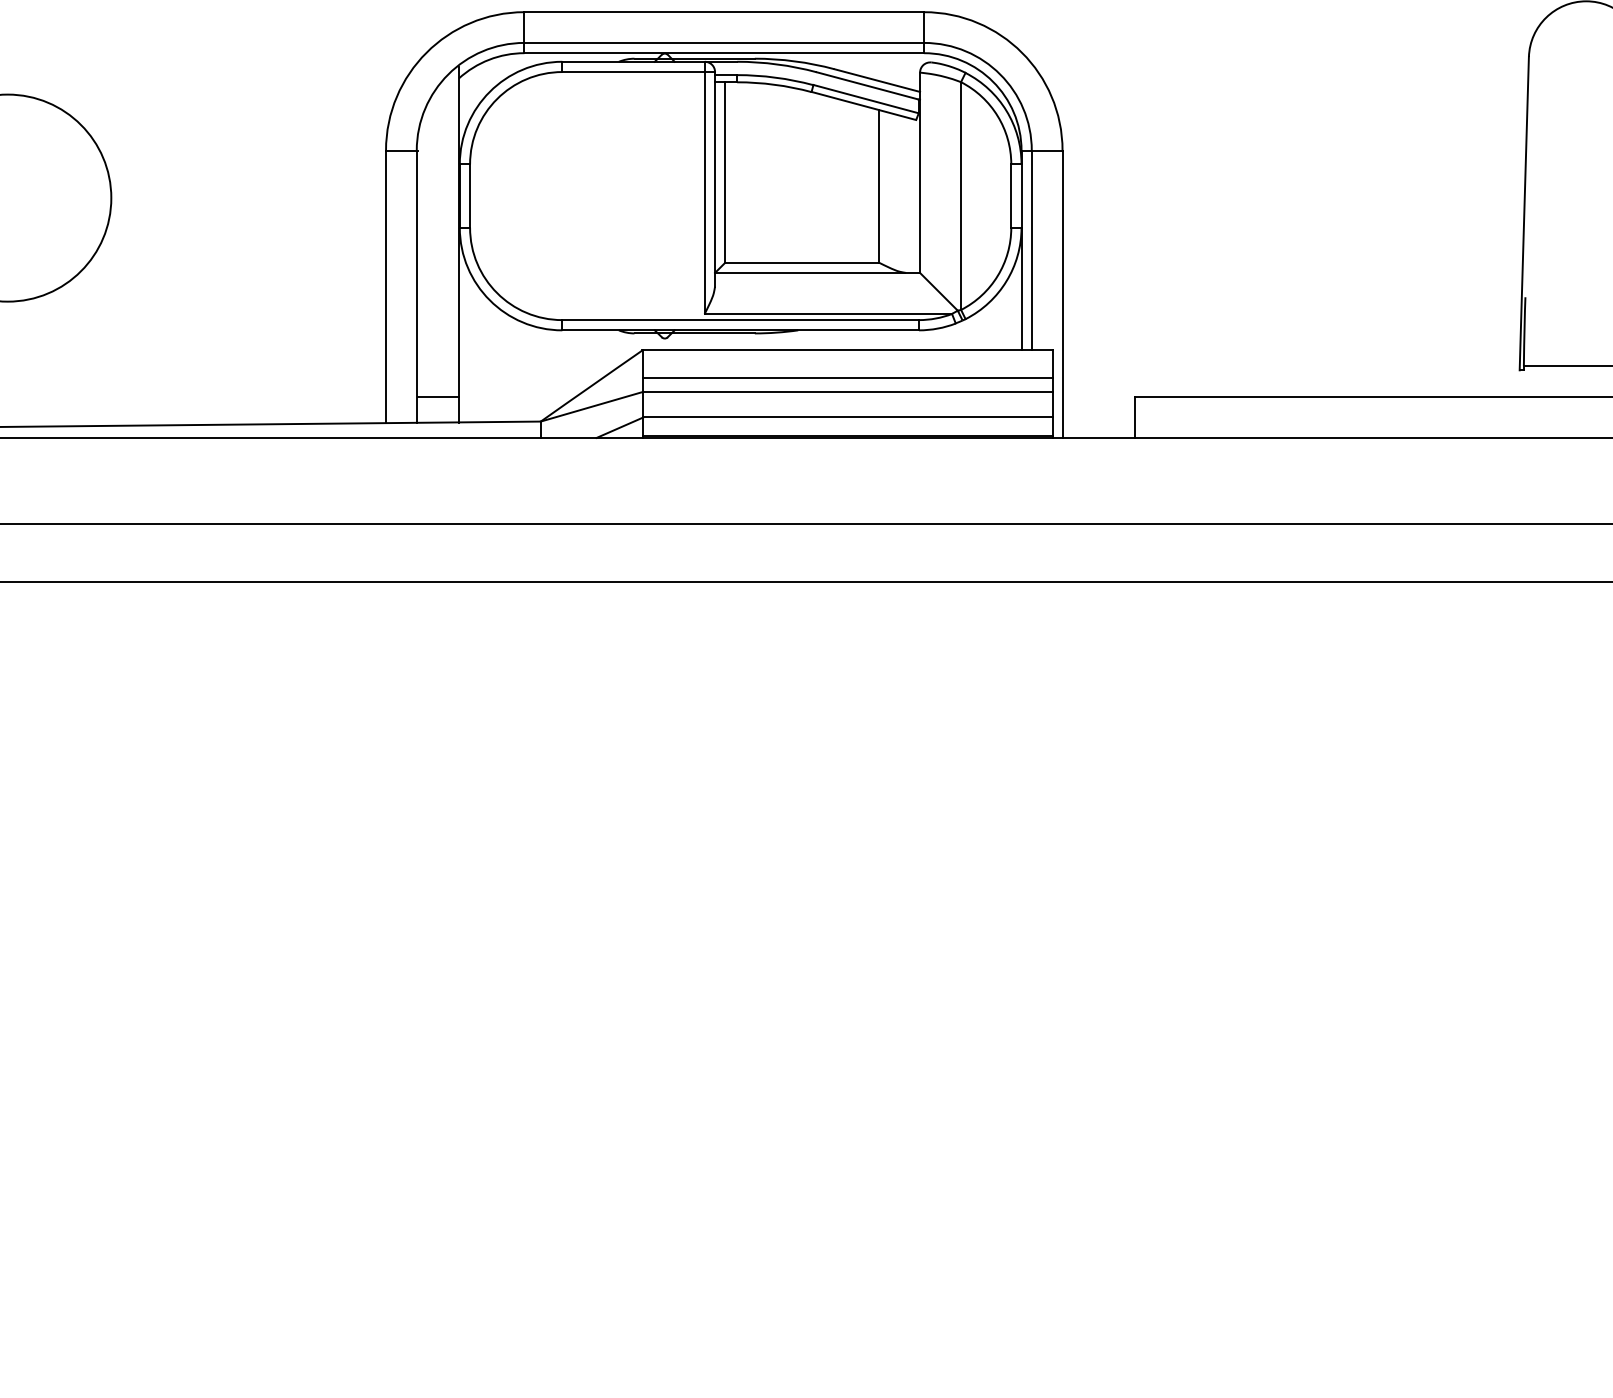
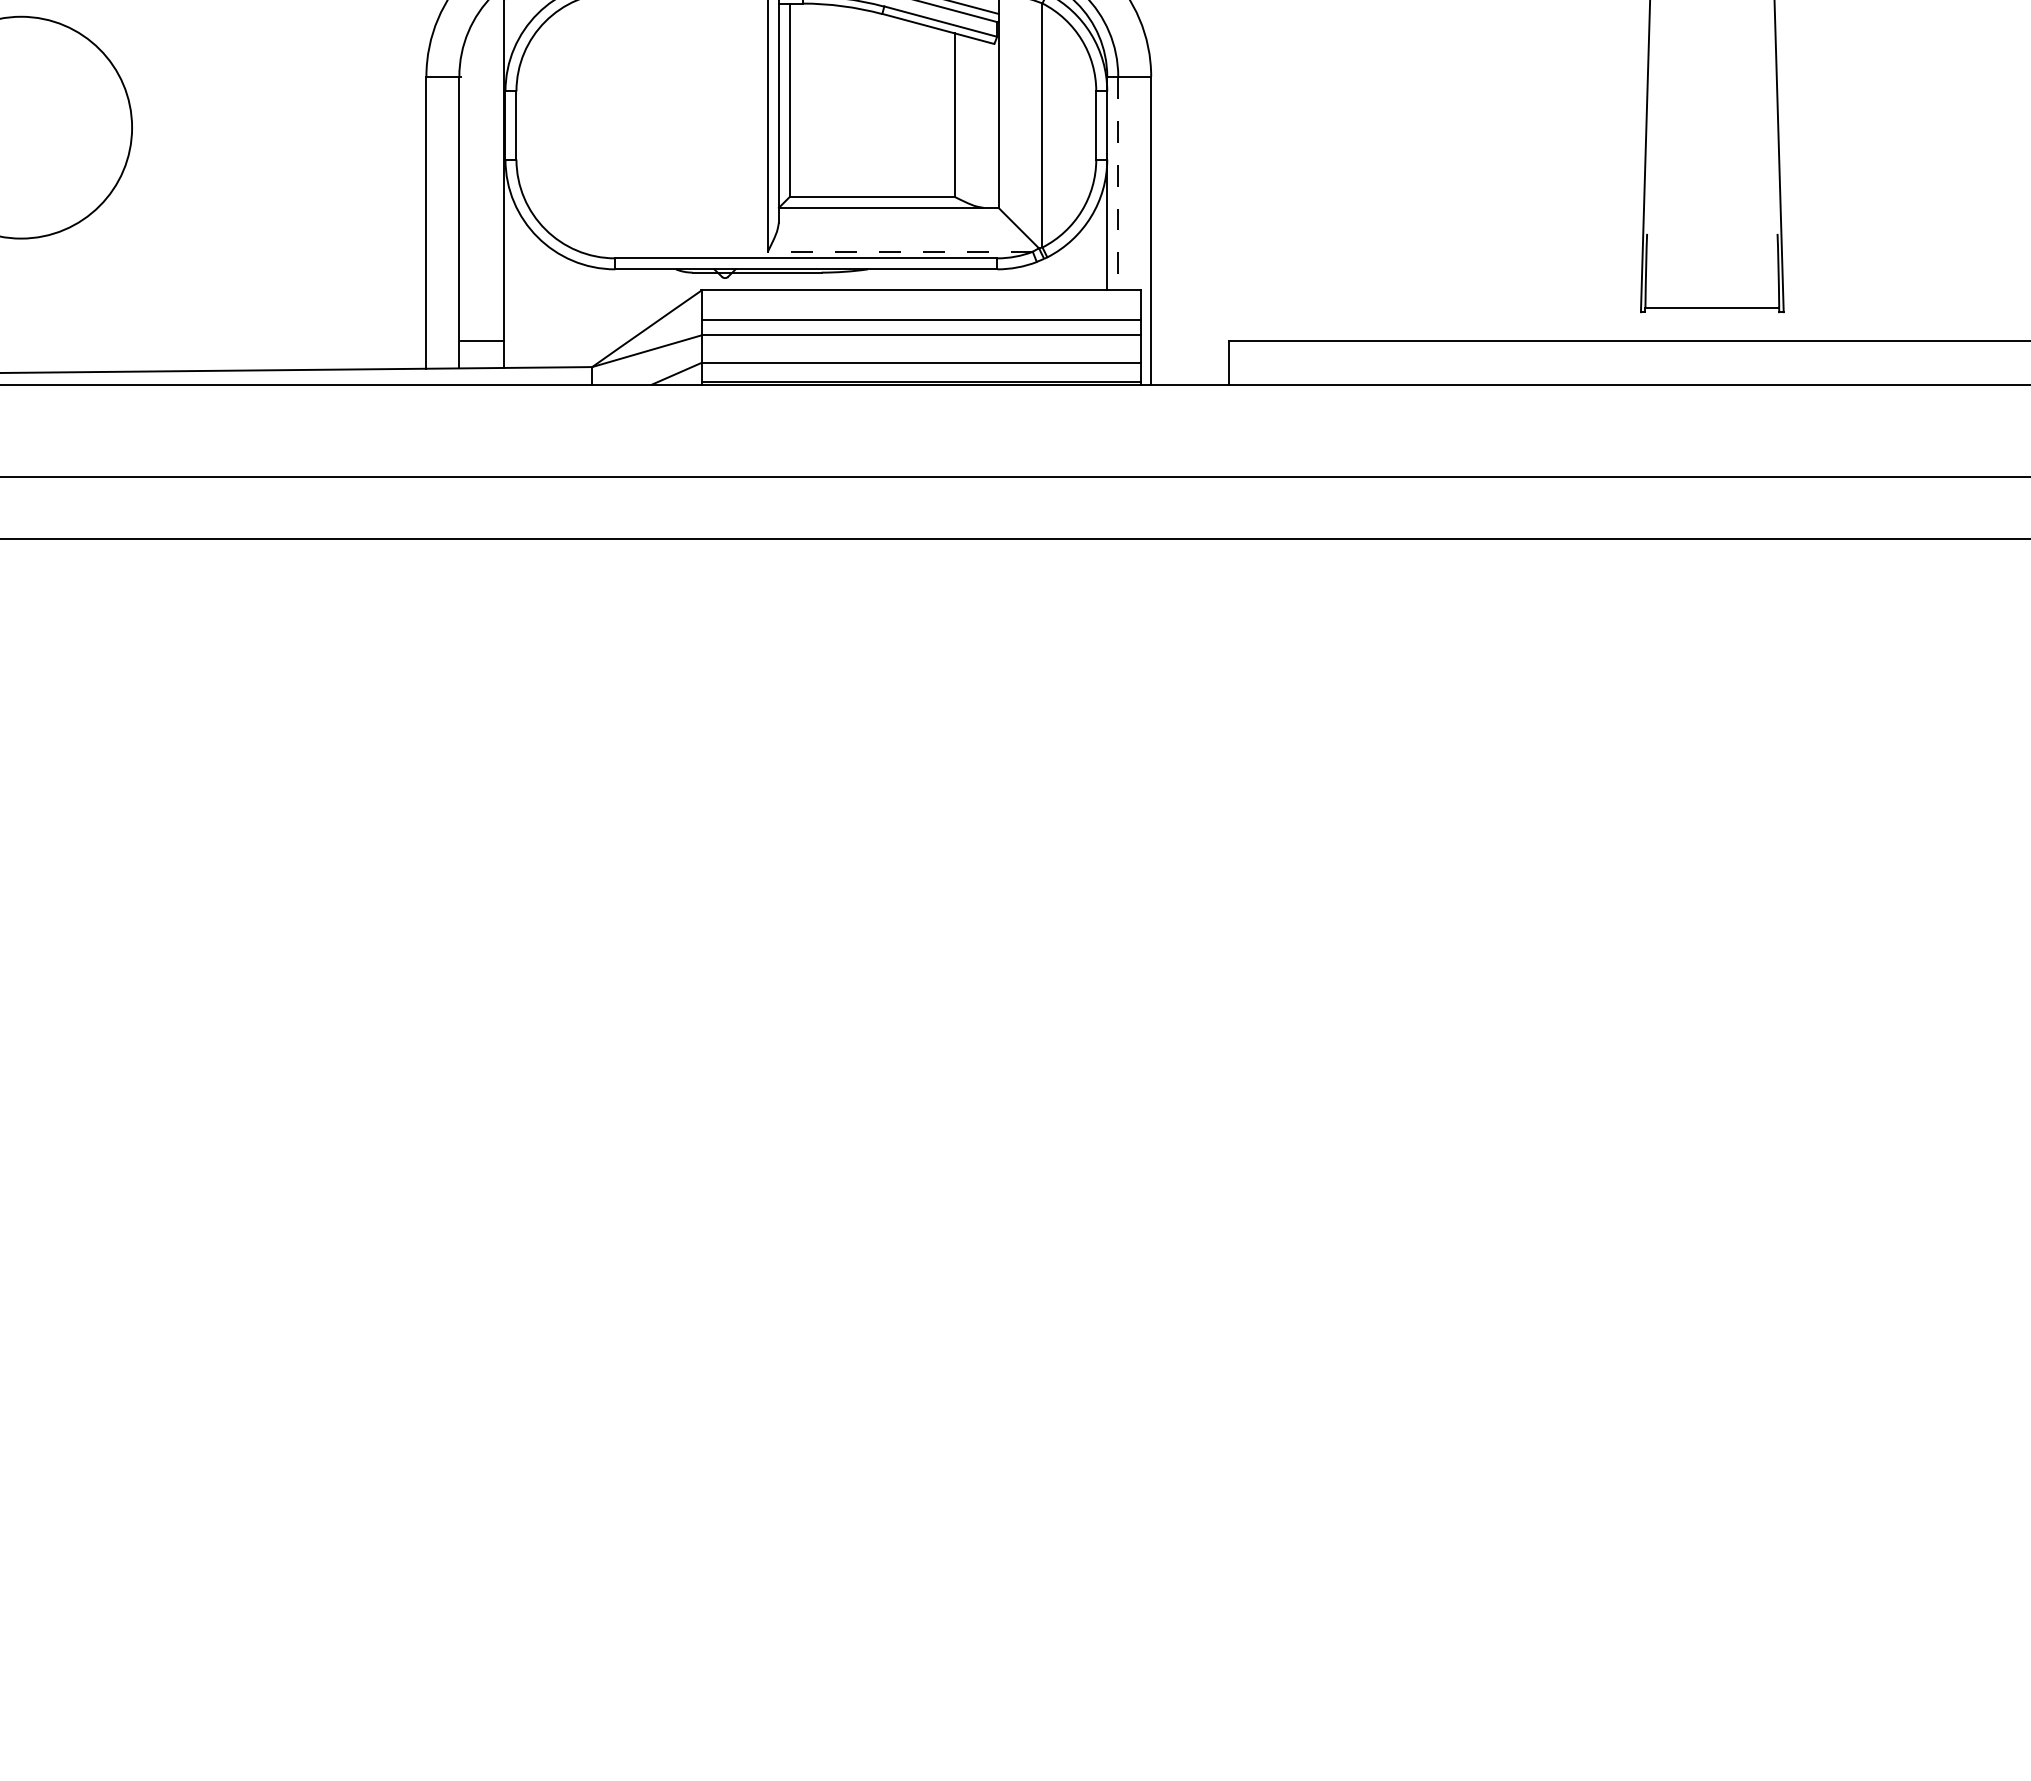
line: (1032, 250) -> (1118, 183), solid -> dashed
line: (827, 313) -> (899, 251), solid -> dashed

